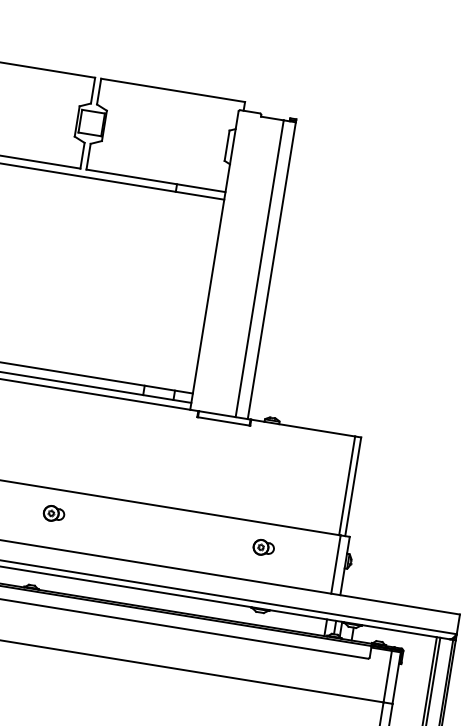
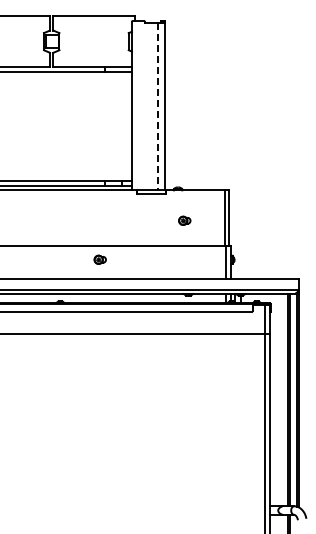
line: (259, 268) -> (157, 106), solid -> dashed
part: (52, 513) -> (99, 259), moved
part: (263, 547) -> (184, 220), moved

